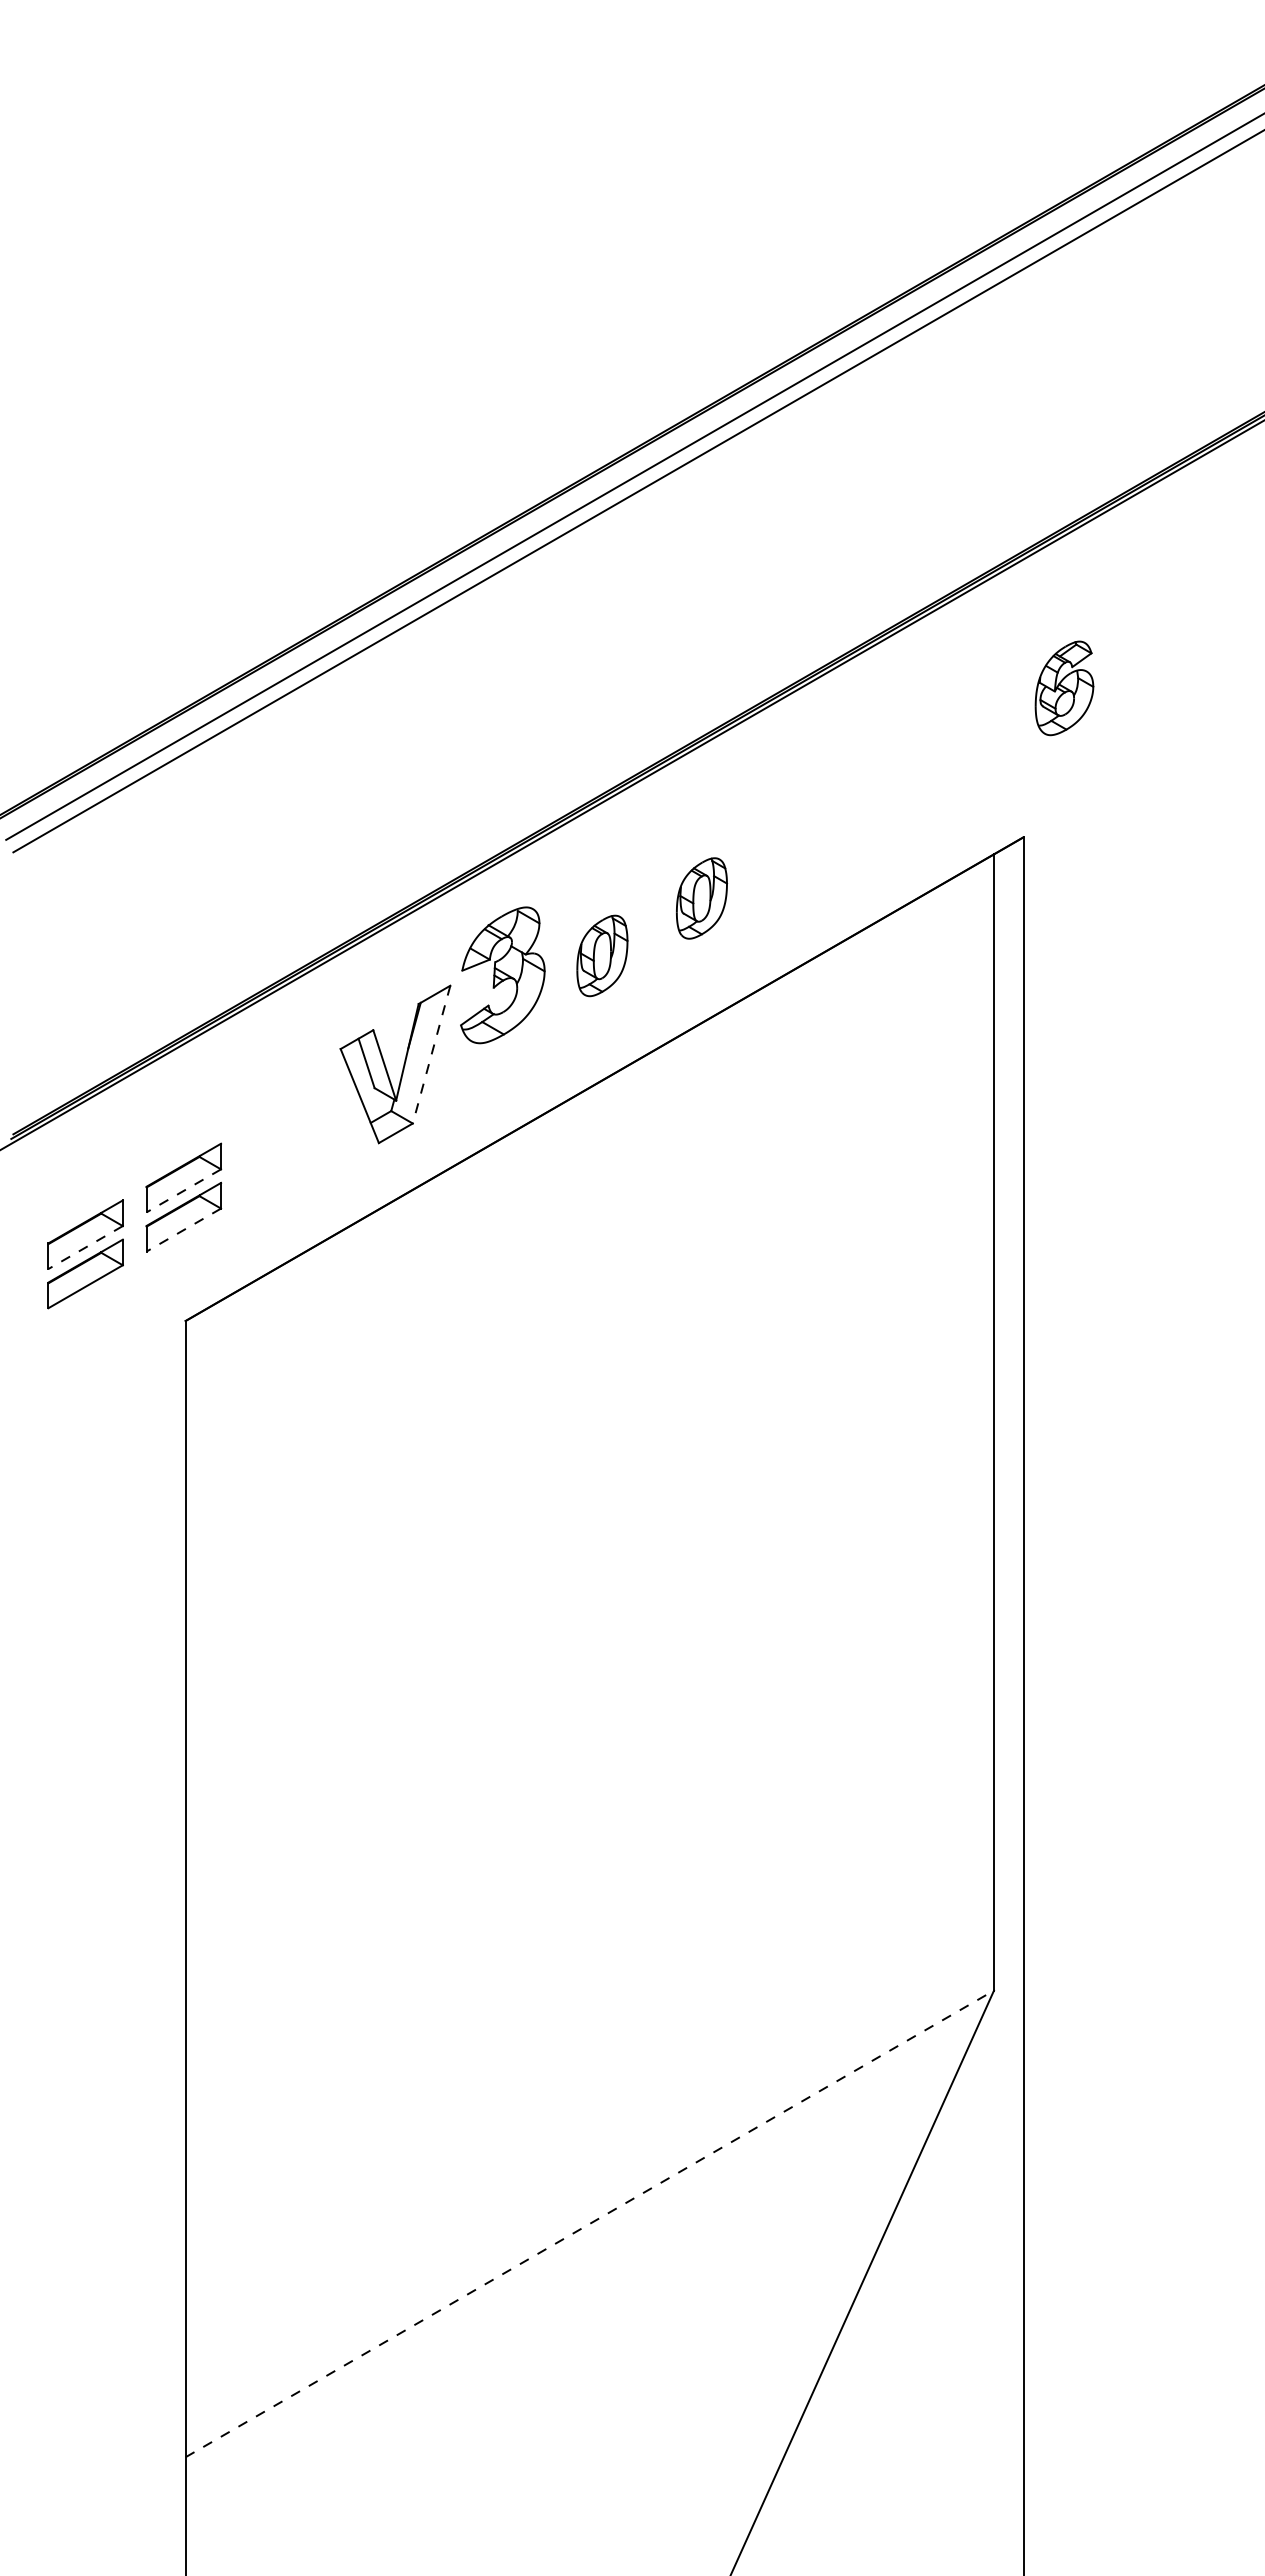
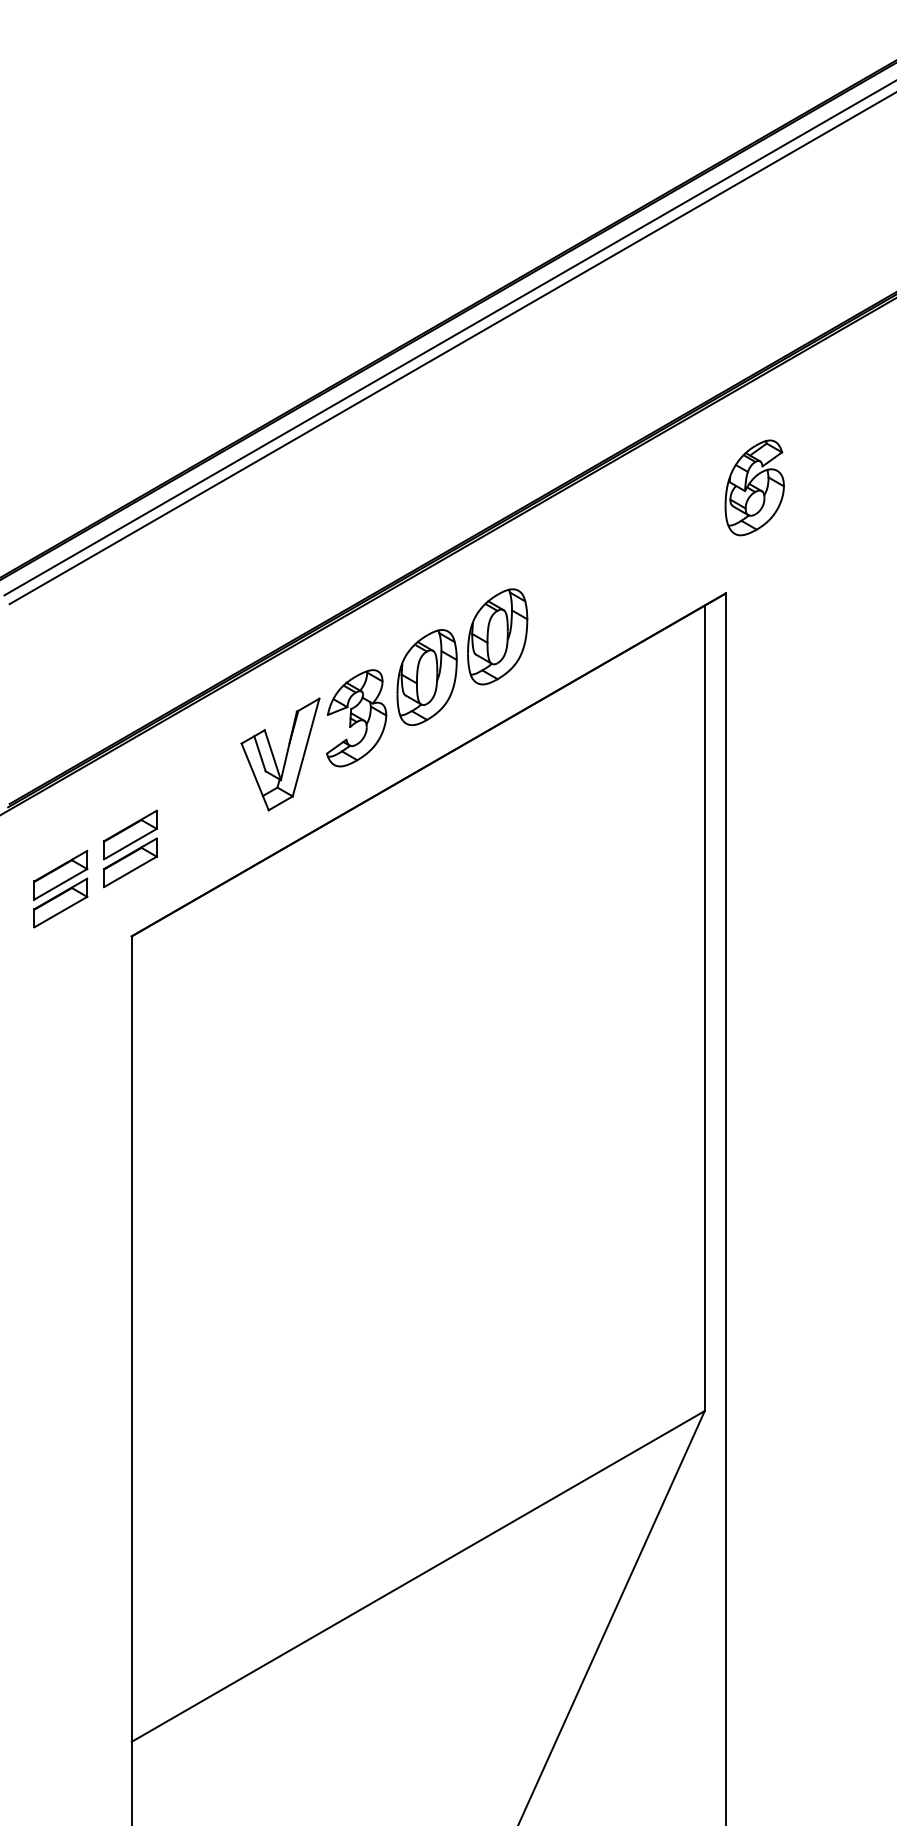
part: (1064, 688) -> (754, 488), size x1.43
part: (701, 898) -> (497, 636), size x1.67
part: (602, 955) -> (427, 677), size x1.67
part: (502, 975) -> (356, 718), moved
line: (431, 1055) -> (306, 748), dashed -> solid
line: (183, 1190) -> (130, 843), dashed -> solid
line: (183, 1230) -> (130, 872), dashed -> solid
line: (85, 1247) -> (60, 884), dashed -> solid
line: (589, 2223) -> (418, 1576), dashed -> solid

